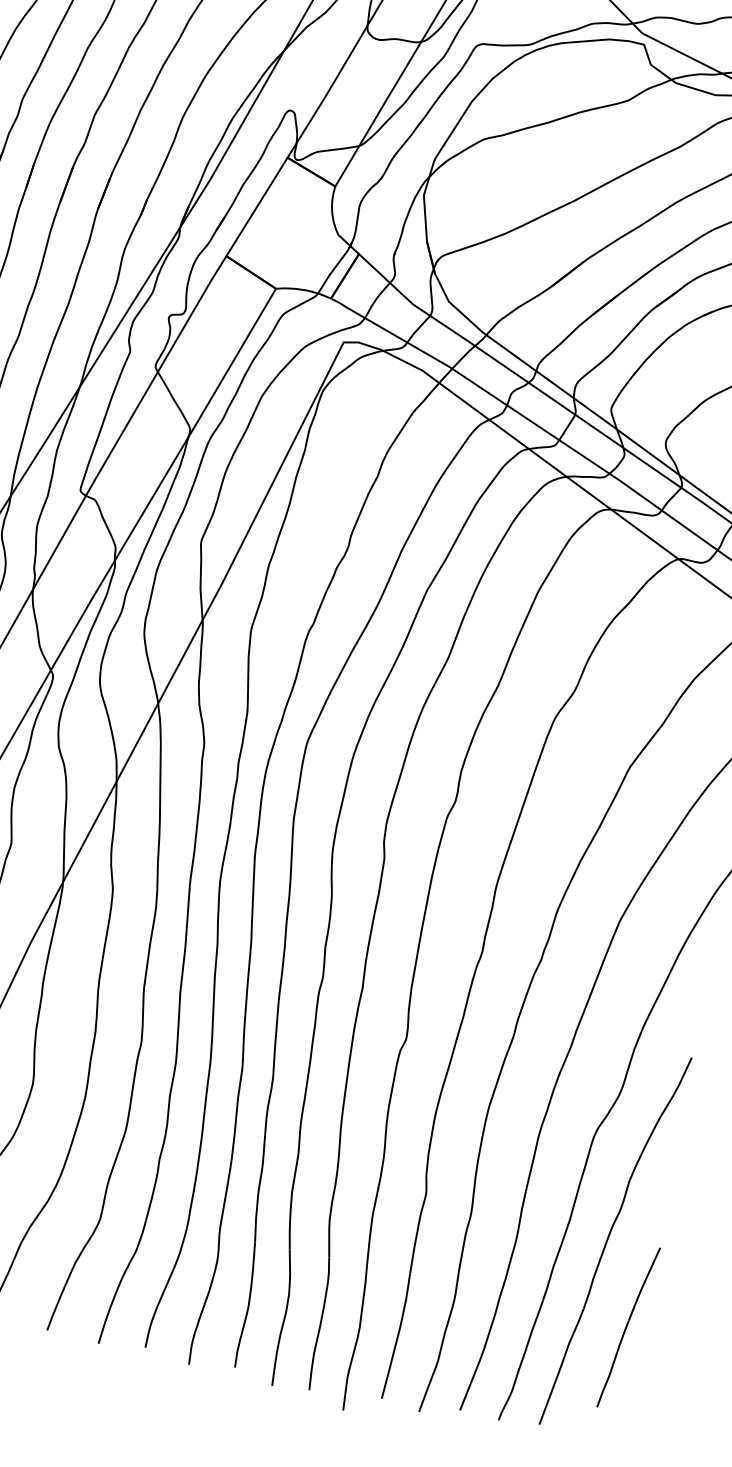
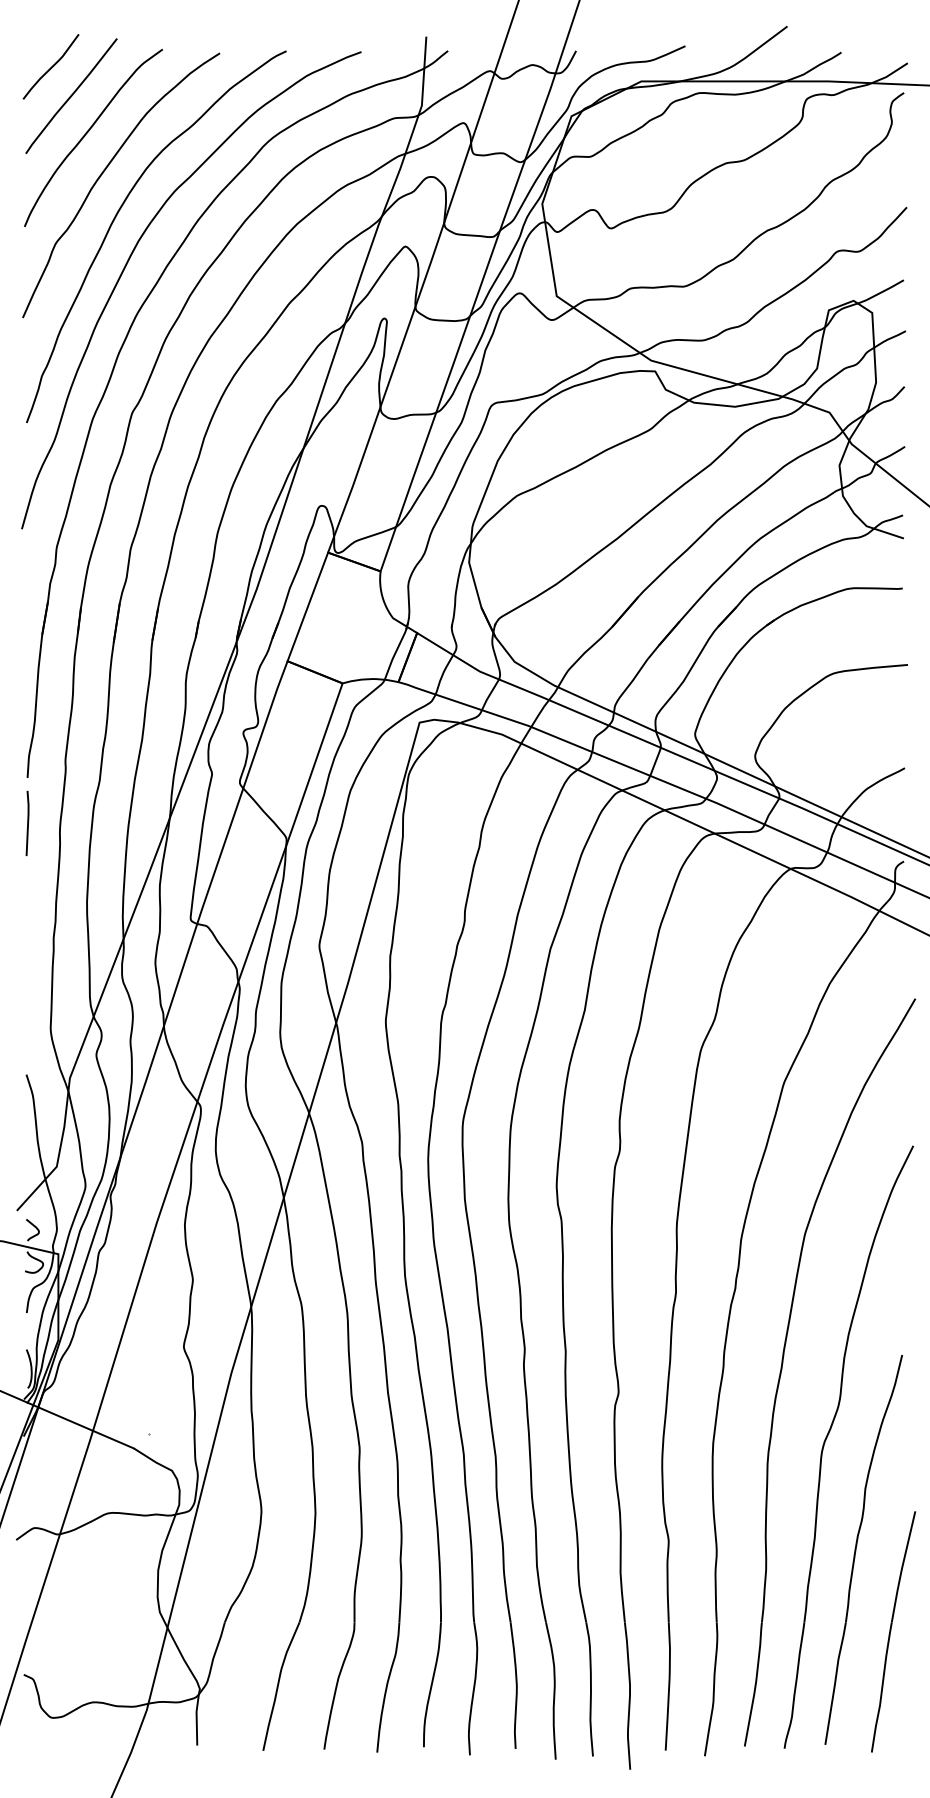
part: (628, 1327) -> (893, 1631), size x1.43

